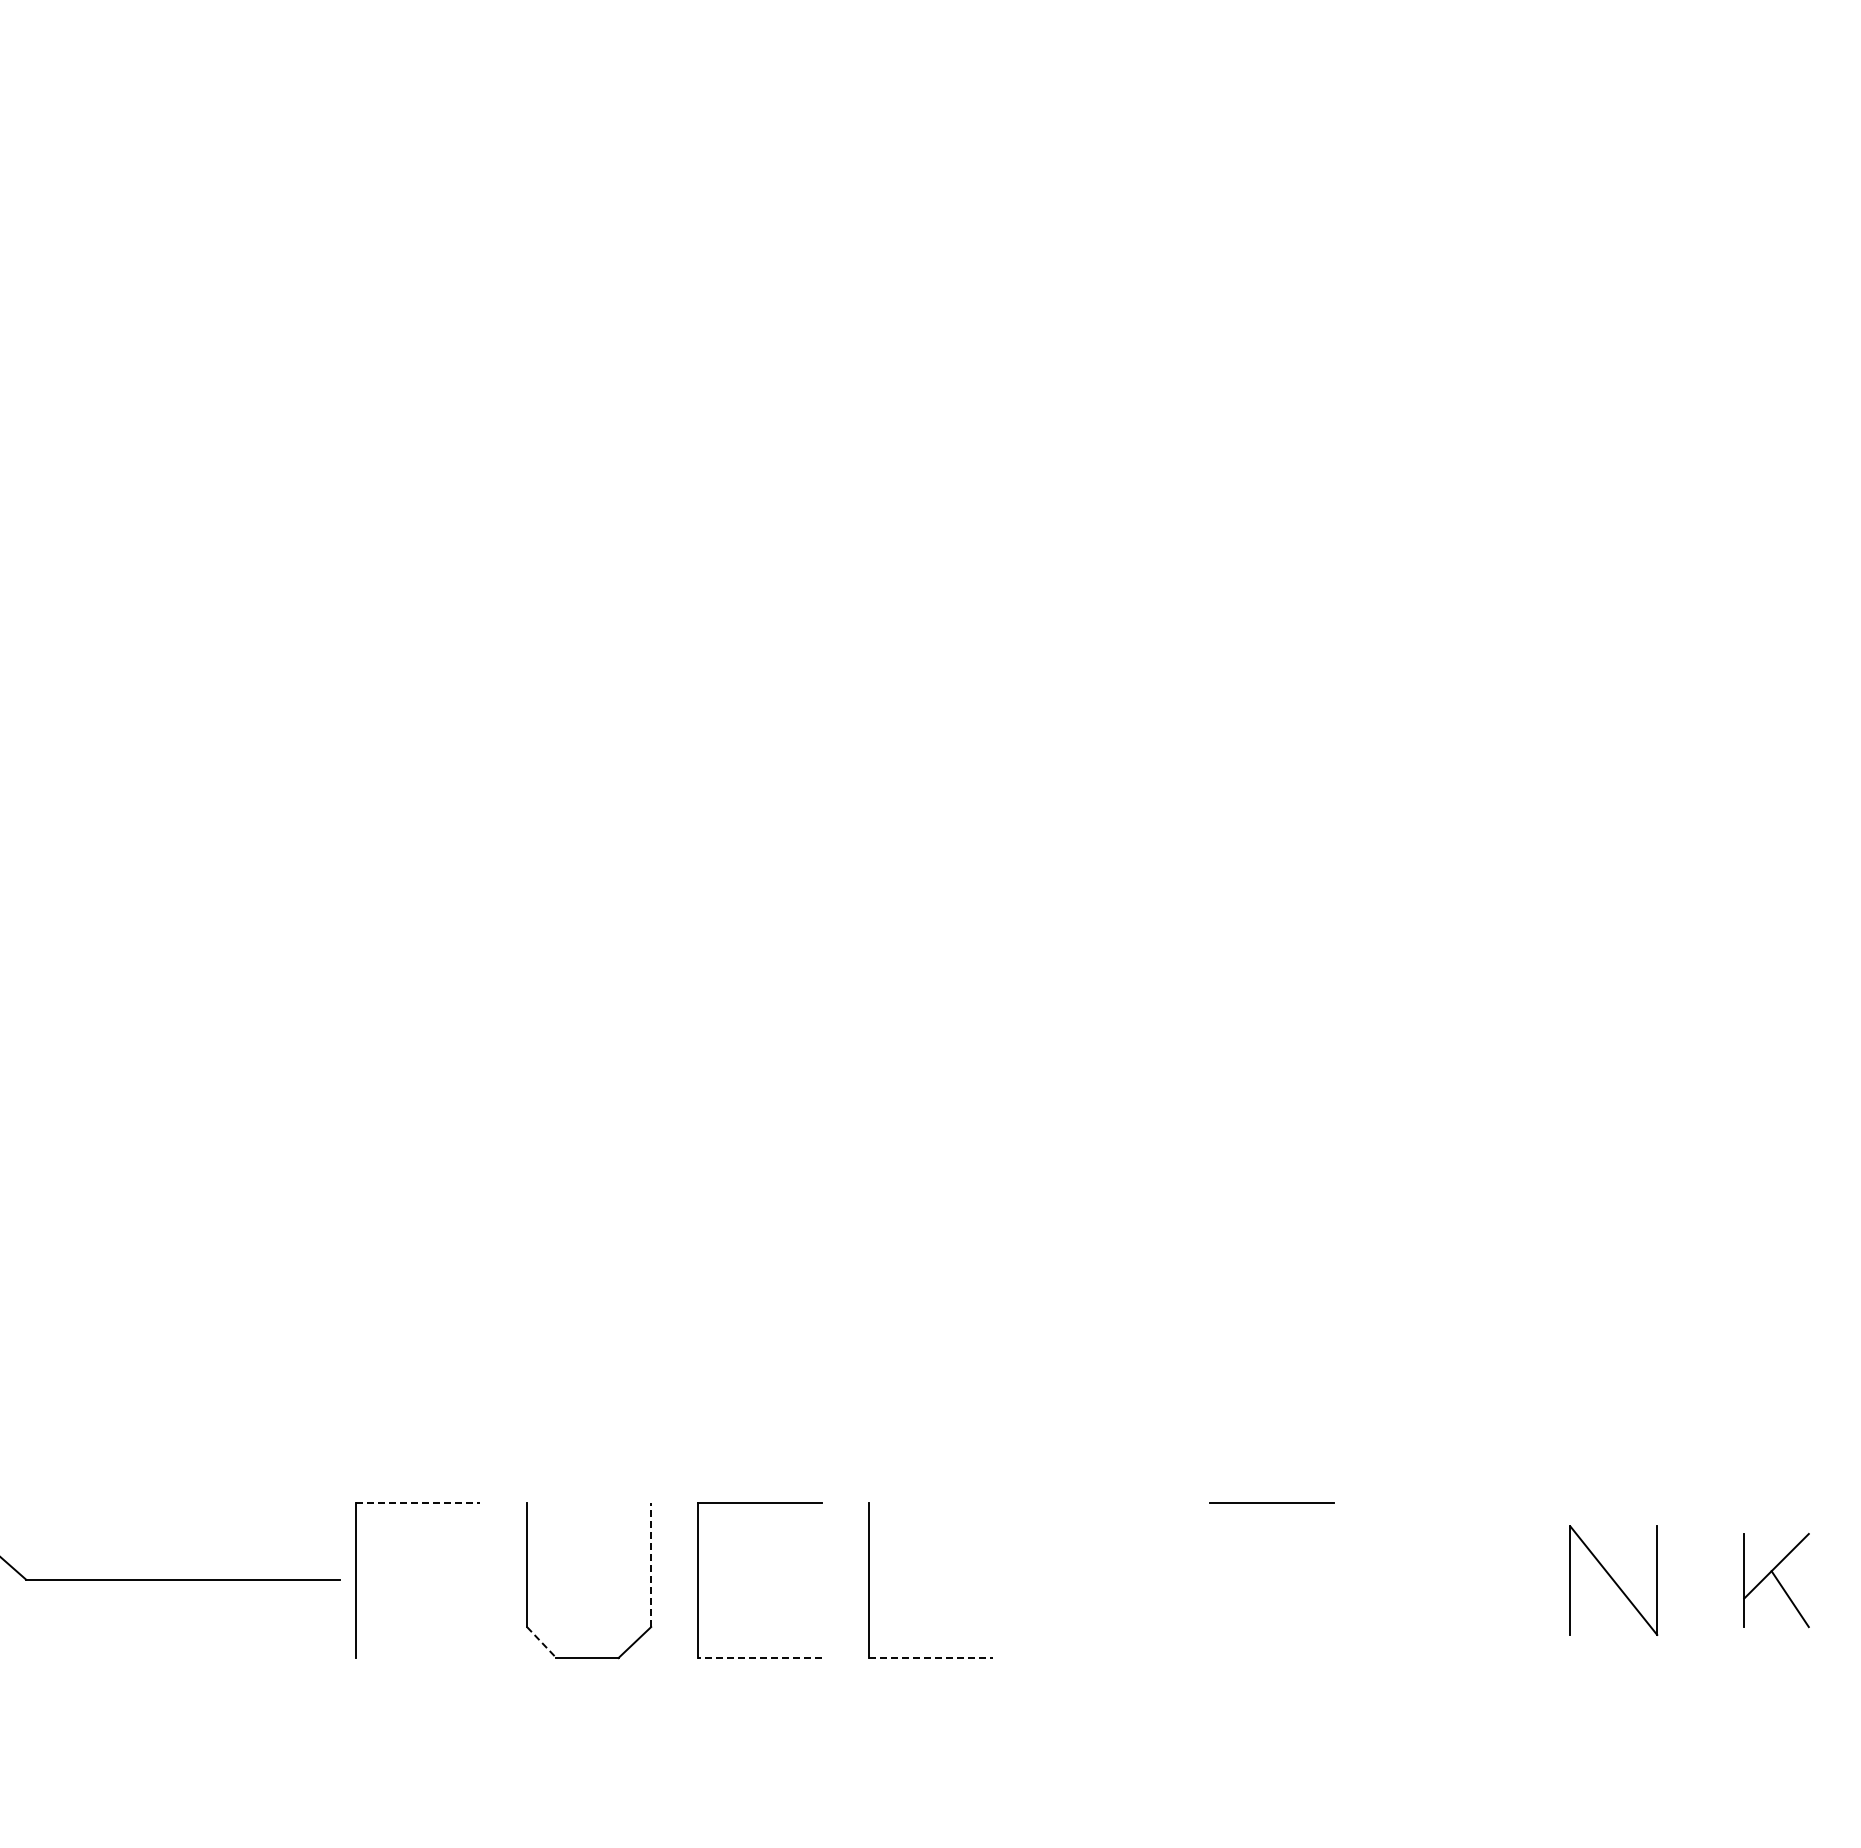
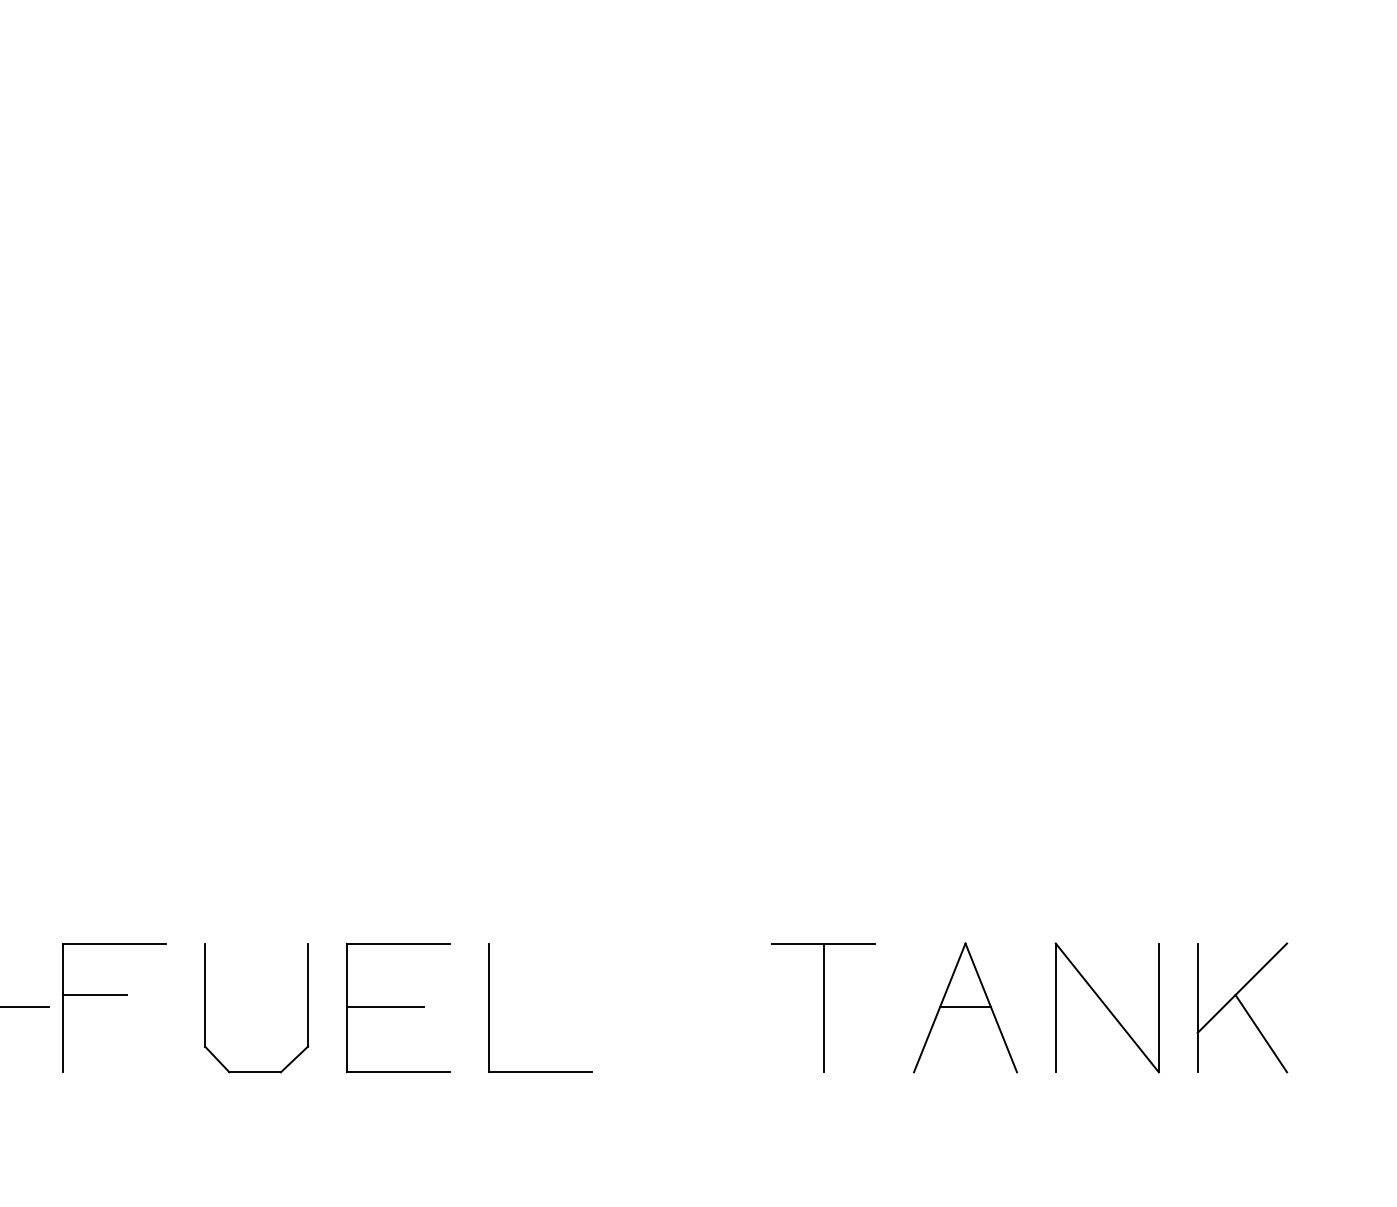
line: (418, 1502) -> (114, 943), dashed -> solid
line: (651, 1564) -> (308, 994), dashed -> solid
line: (394, 1565) -> (94, 995), added
line: (743, 1579) -> (384, 1007), added
line: (1272, 1580) -> (823, 1007), added
part: (1443, 1580) -> (965, 1007), added
part: (1613, 1580) -> (1106, 1007), size x1.43
part: (1776, 1580) -> (1242, 1007), size x1.67
line: (542, 1642) -> (217, 1059), dashed -> solid
line: (759, 1658) -> (398, 1072), dashed -> solid
line: (931, 1658) -> (540, 1072), dashed -> solid

